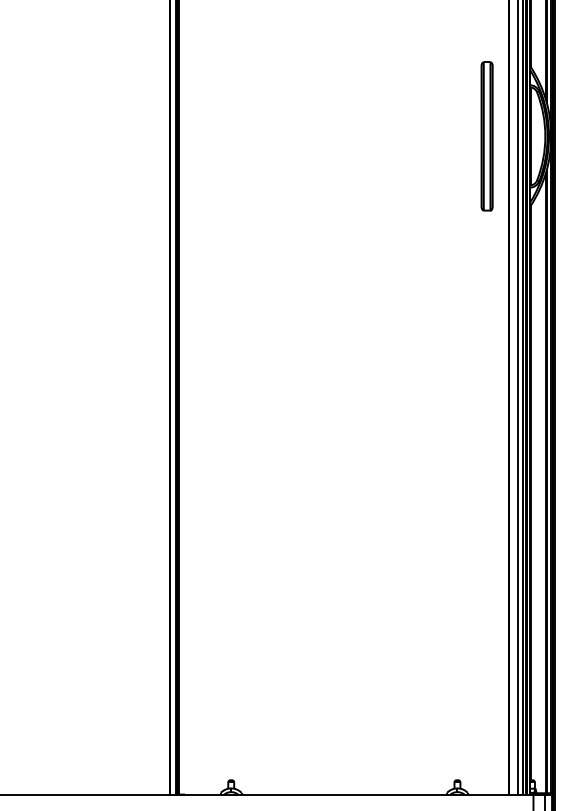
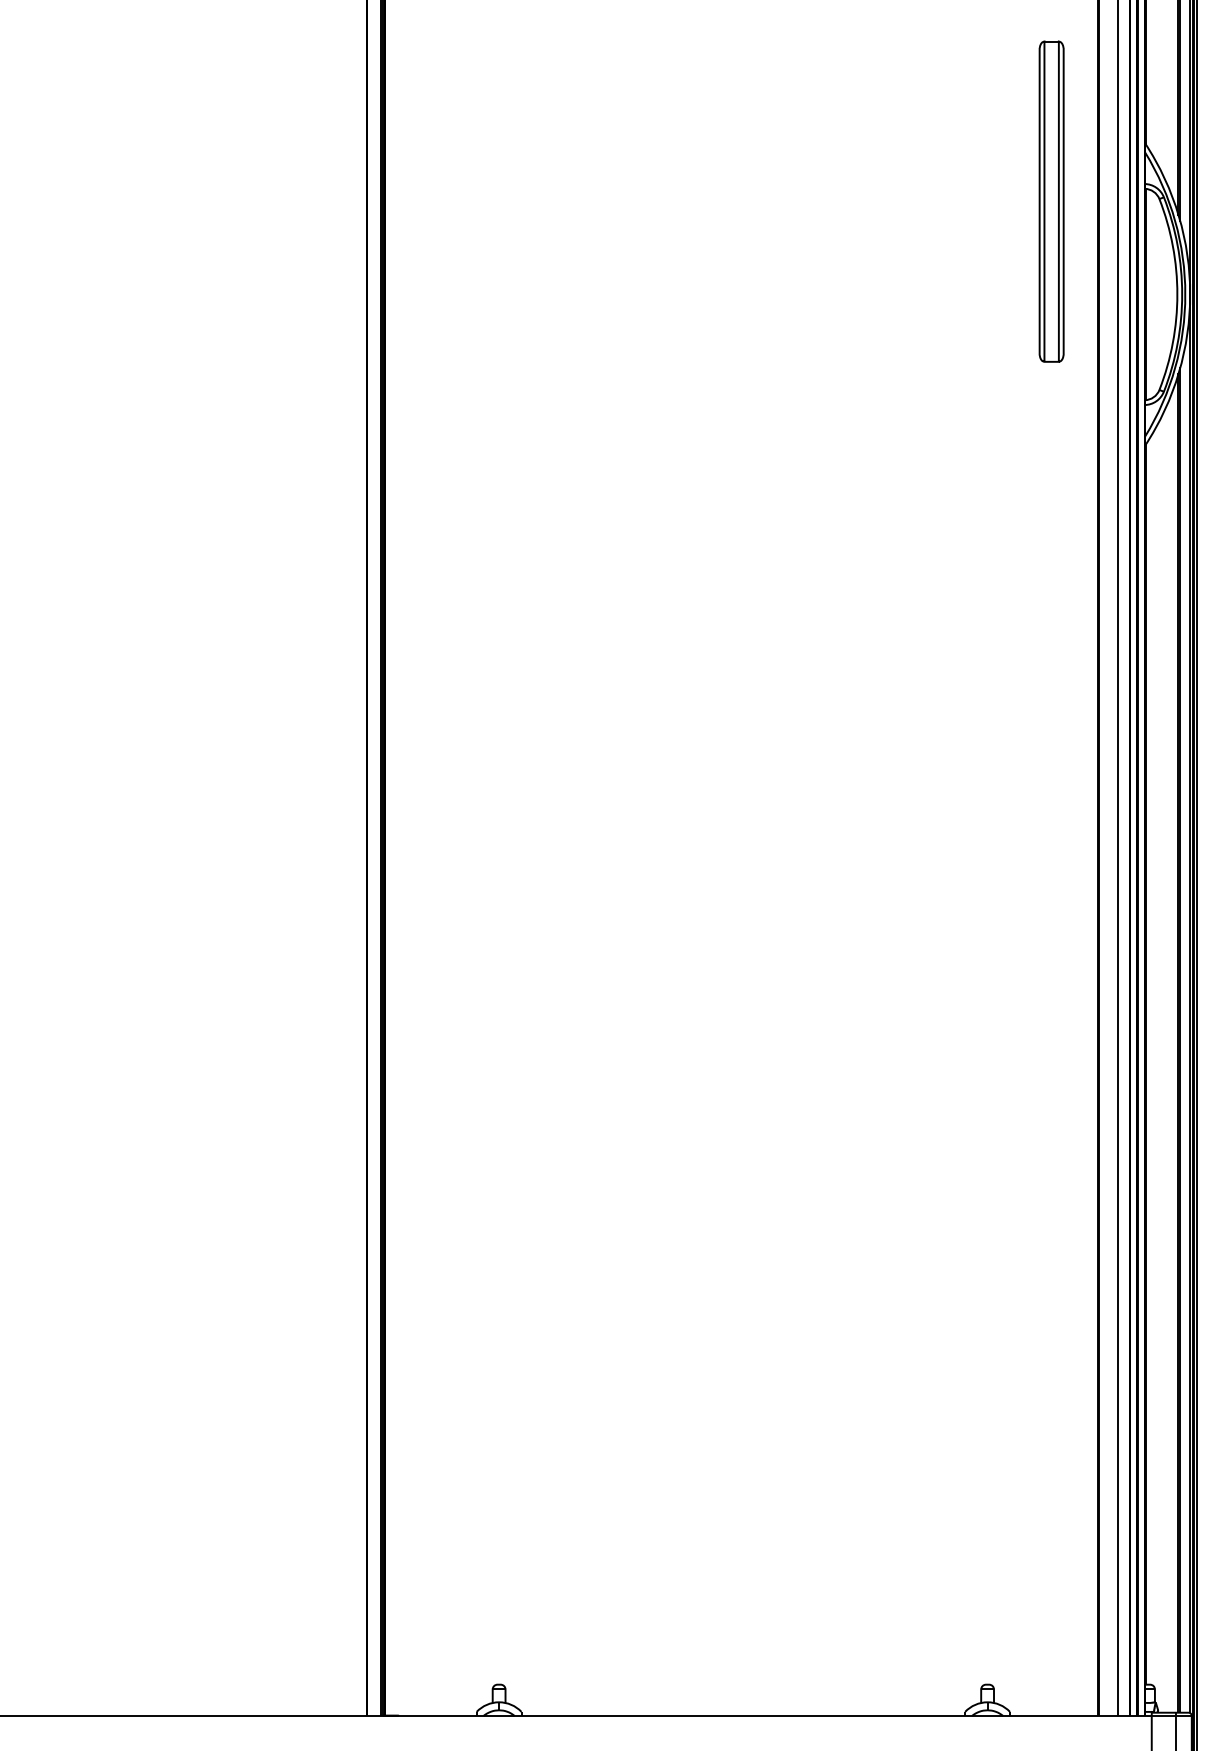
part: (486, 136) -> (1050, 201), moved

